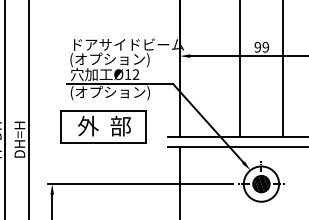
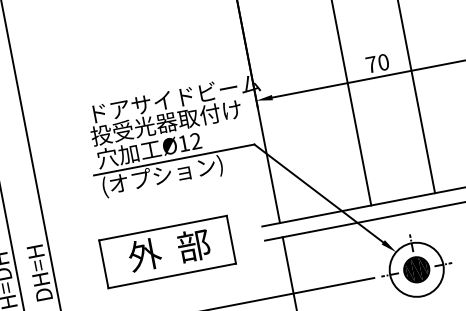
text: (261, 46) -> (376, 62), 99 -> 70
text: (118, 59) -> (165, 123), (オプション) -> 投受光器取付け
part: (103, 126) -> (167, 251), moved

